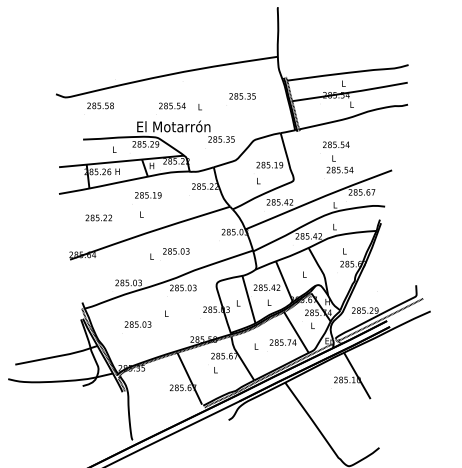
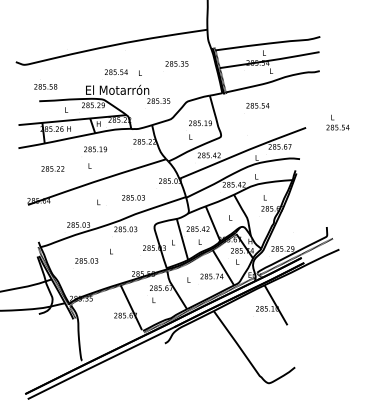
text: (100, 105) -> (45, 86), moved
text: (339, 164) -> (337, 122), moved
text: (176, 251) -> (133, 197), moved

